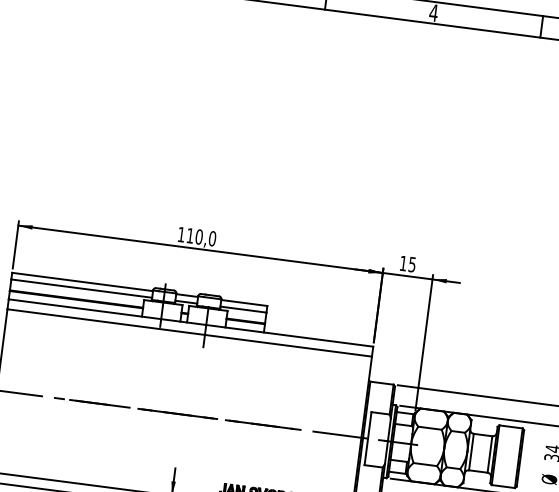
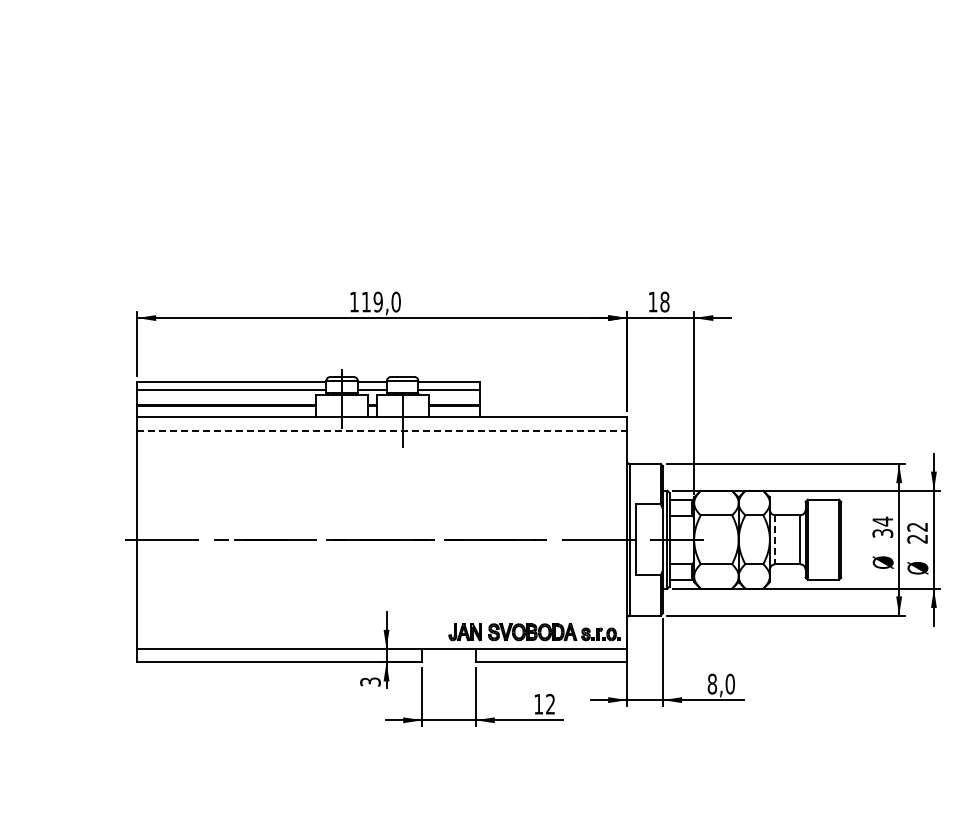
text: (198, 237) -> (377, 302), 110,0 -> 119,0
text: (412, 264) -> (664, 301), 15 -> 18
line: (189, 332) -> (382, 430), solid -> dashed
line: (471, 451) -> (775, 539), solid -> dashed

